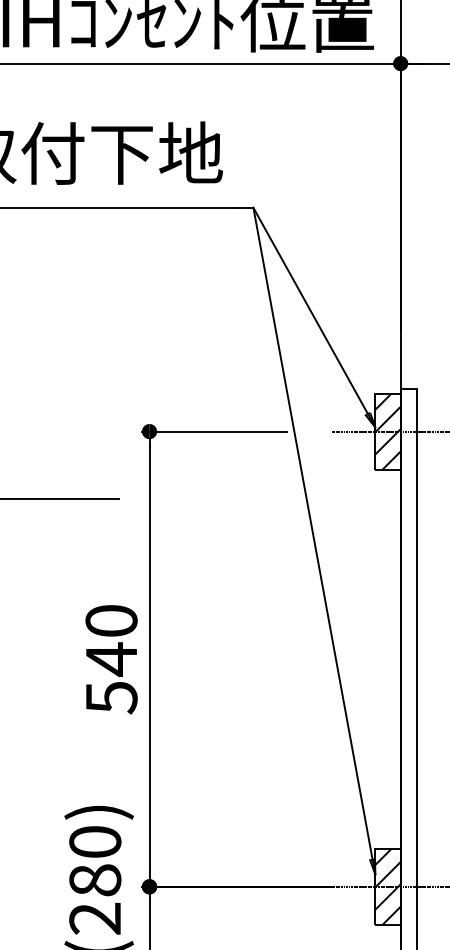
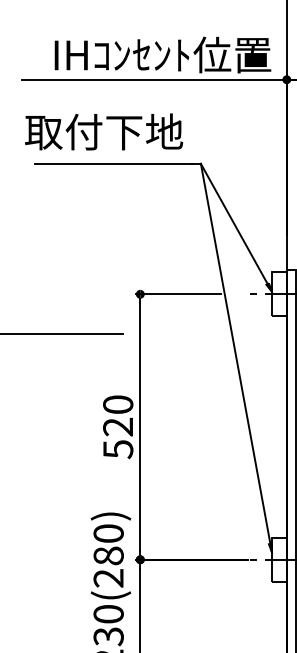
hatch: (388, 431) -> (279, 294), removed
text: (110, 660) -> (117, 427), 540 -> 520
hatch: (388, 886) -> (279, 559), removed

